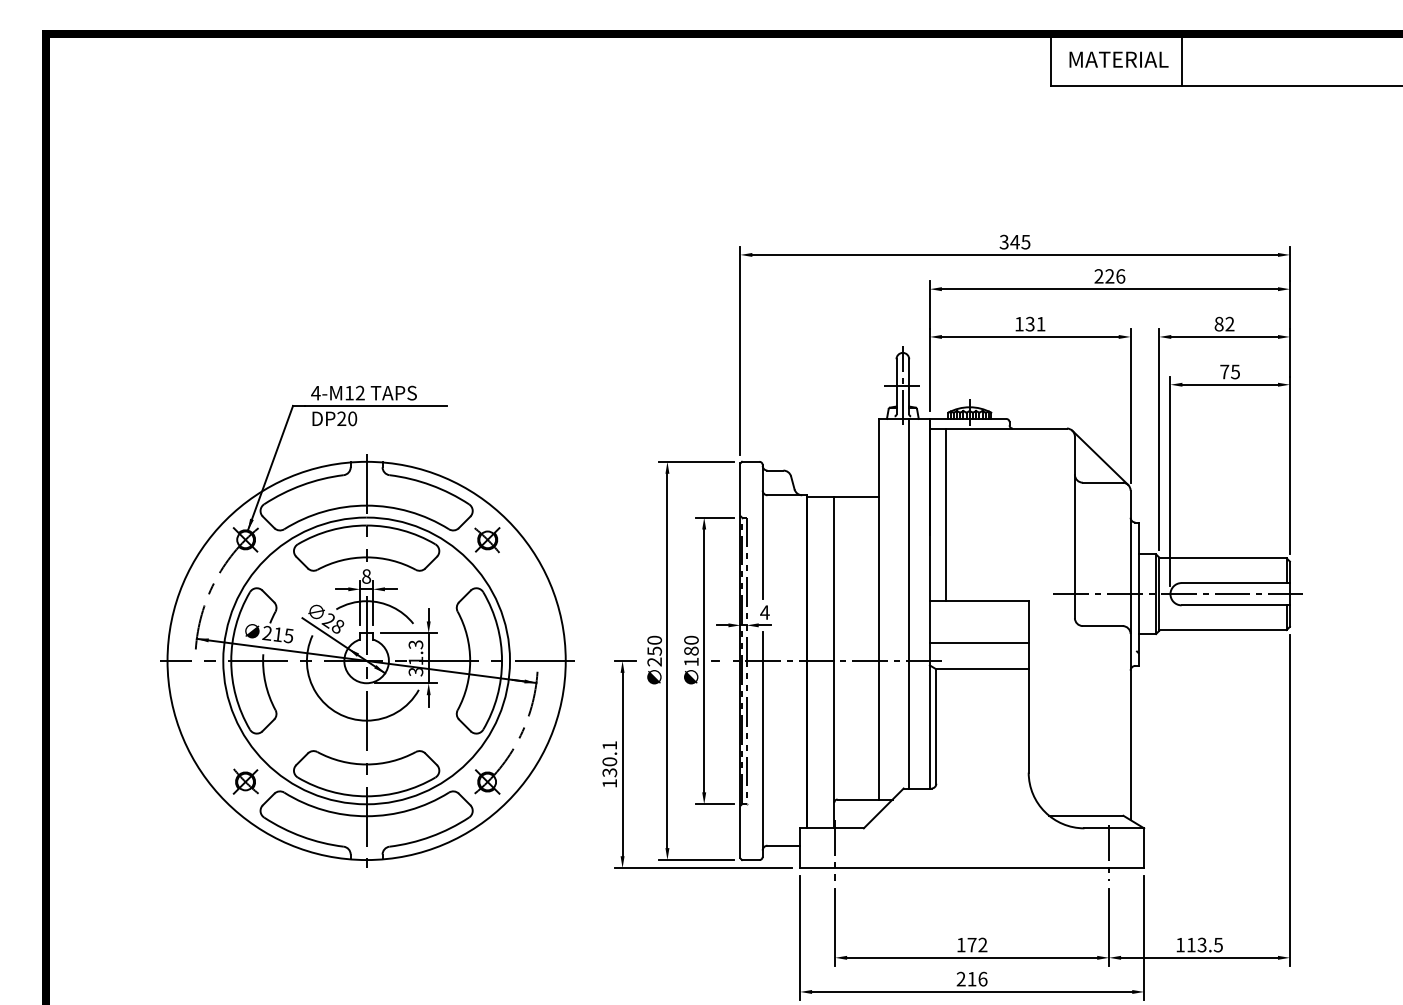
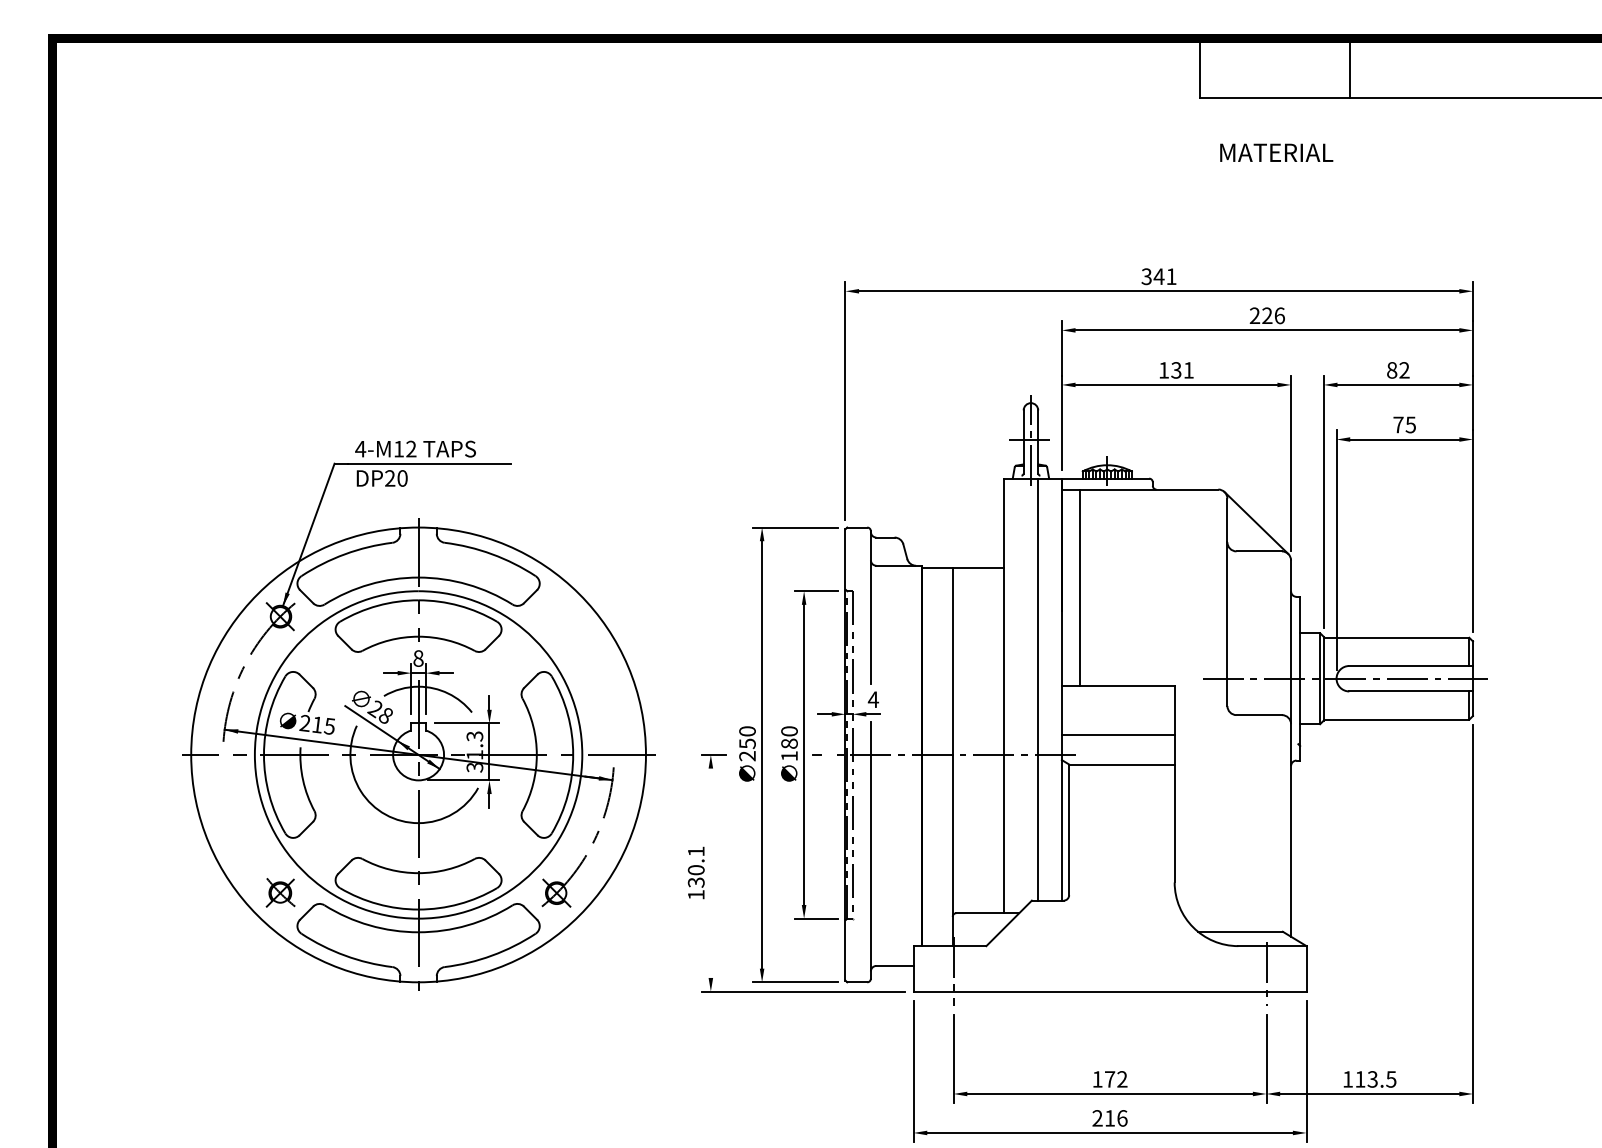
text: (1118, 59) -> (1276, 152), moved
text: (1025, 242) -> (1171, 277), 345 -> 341
part: (487, 540) -> (556, 617), removed
line: (622, 764) -> (710, 873), removed

